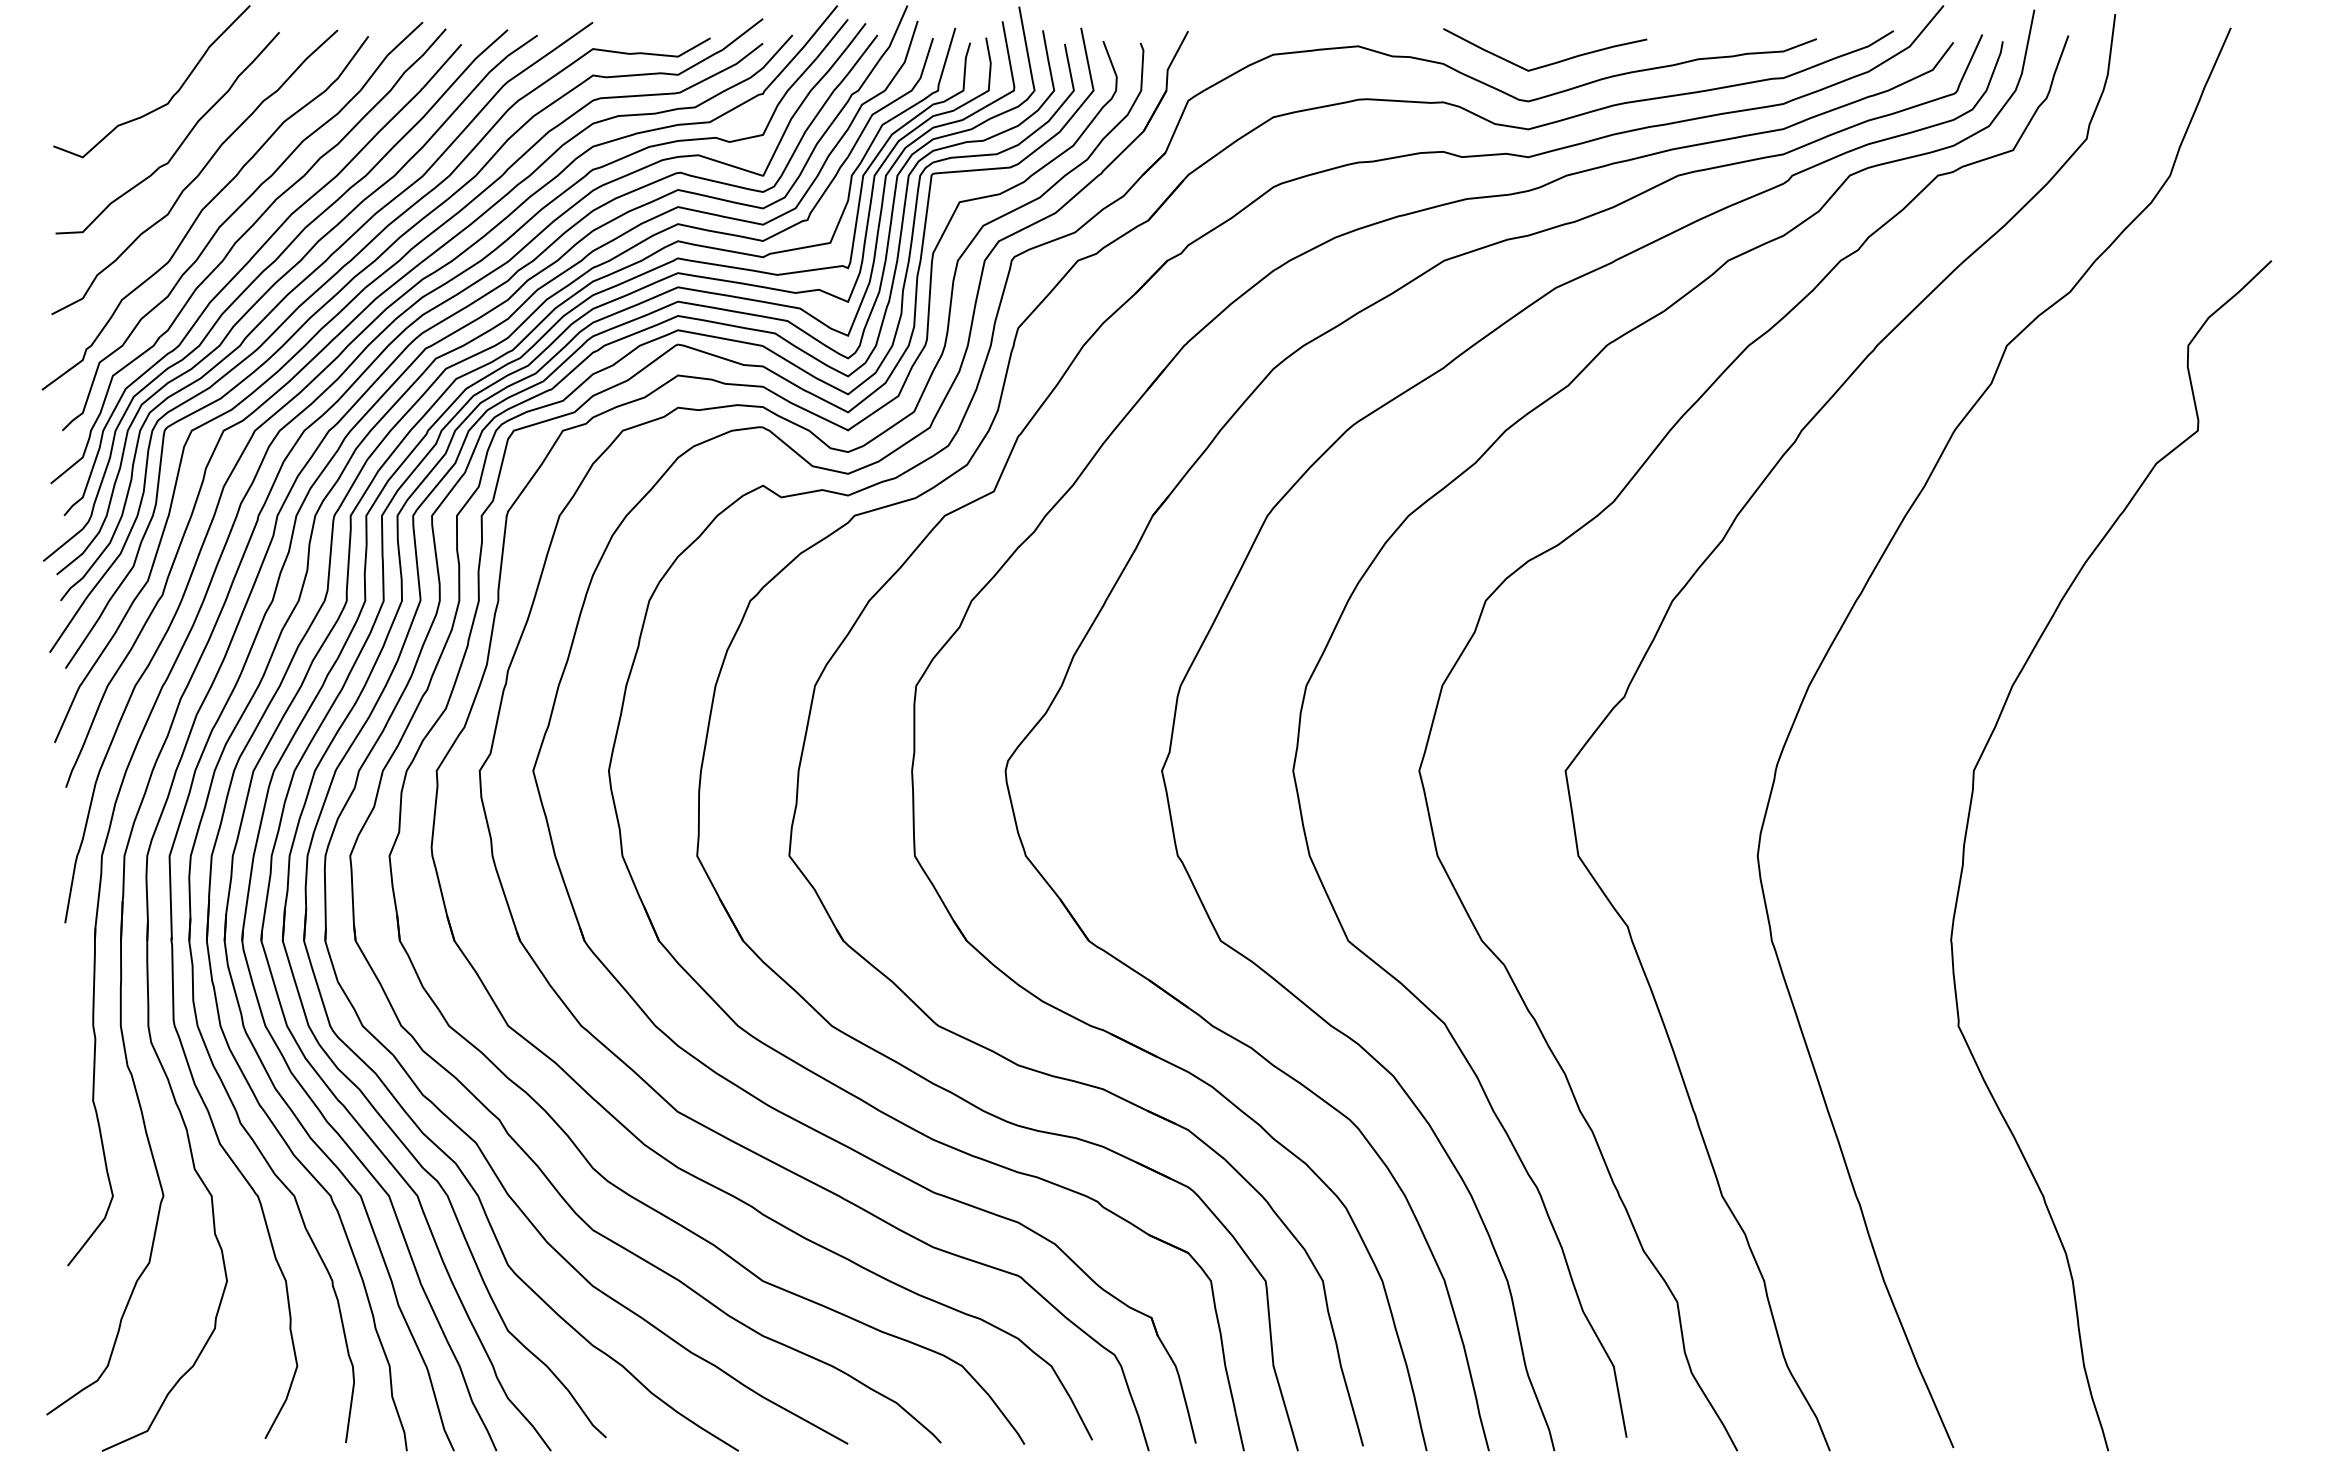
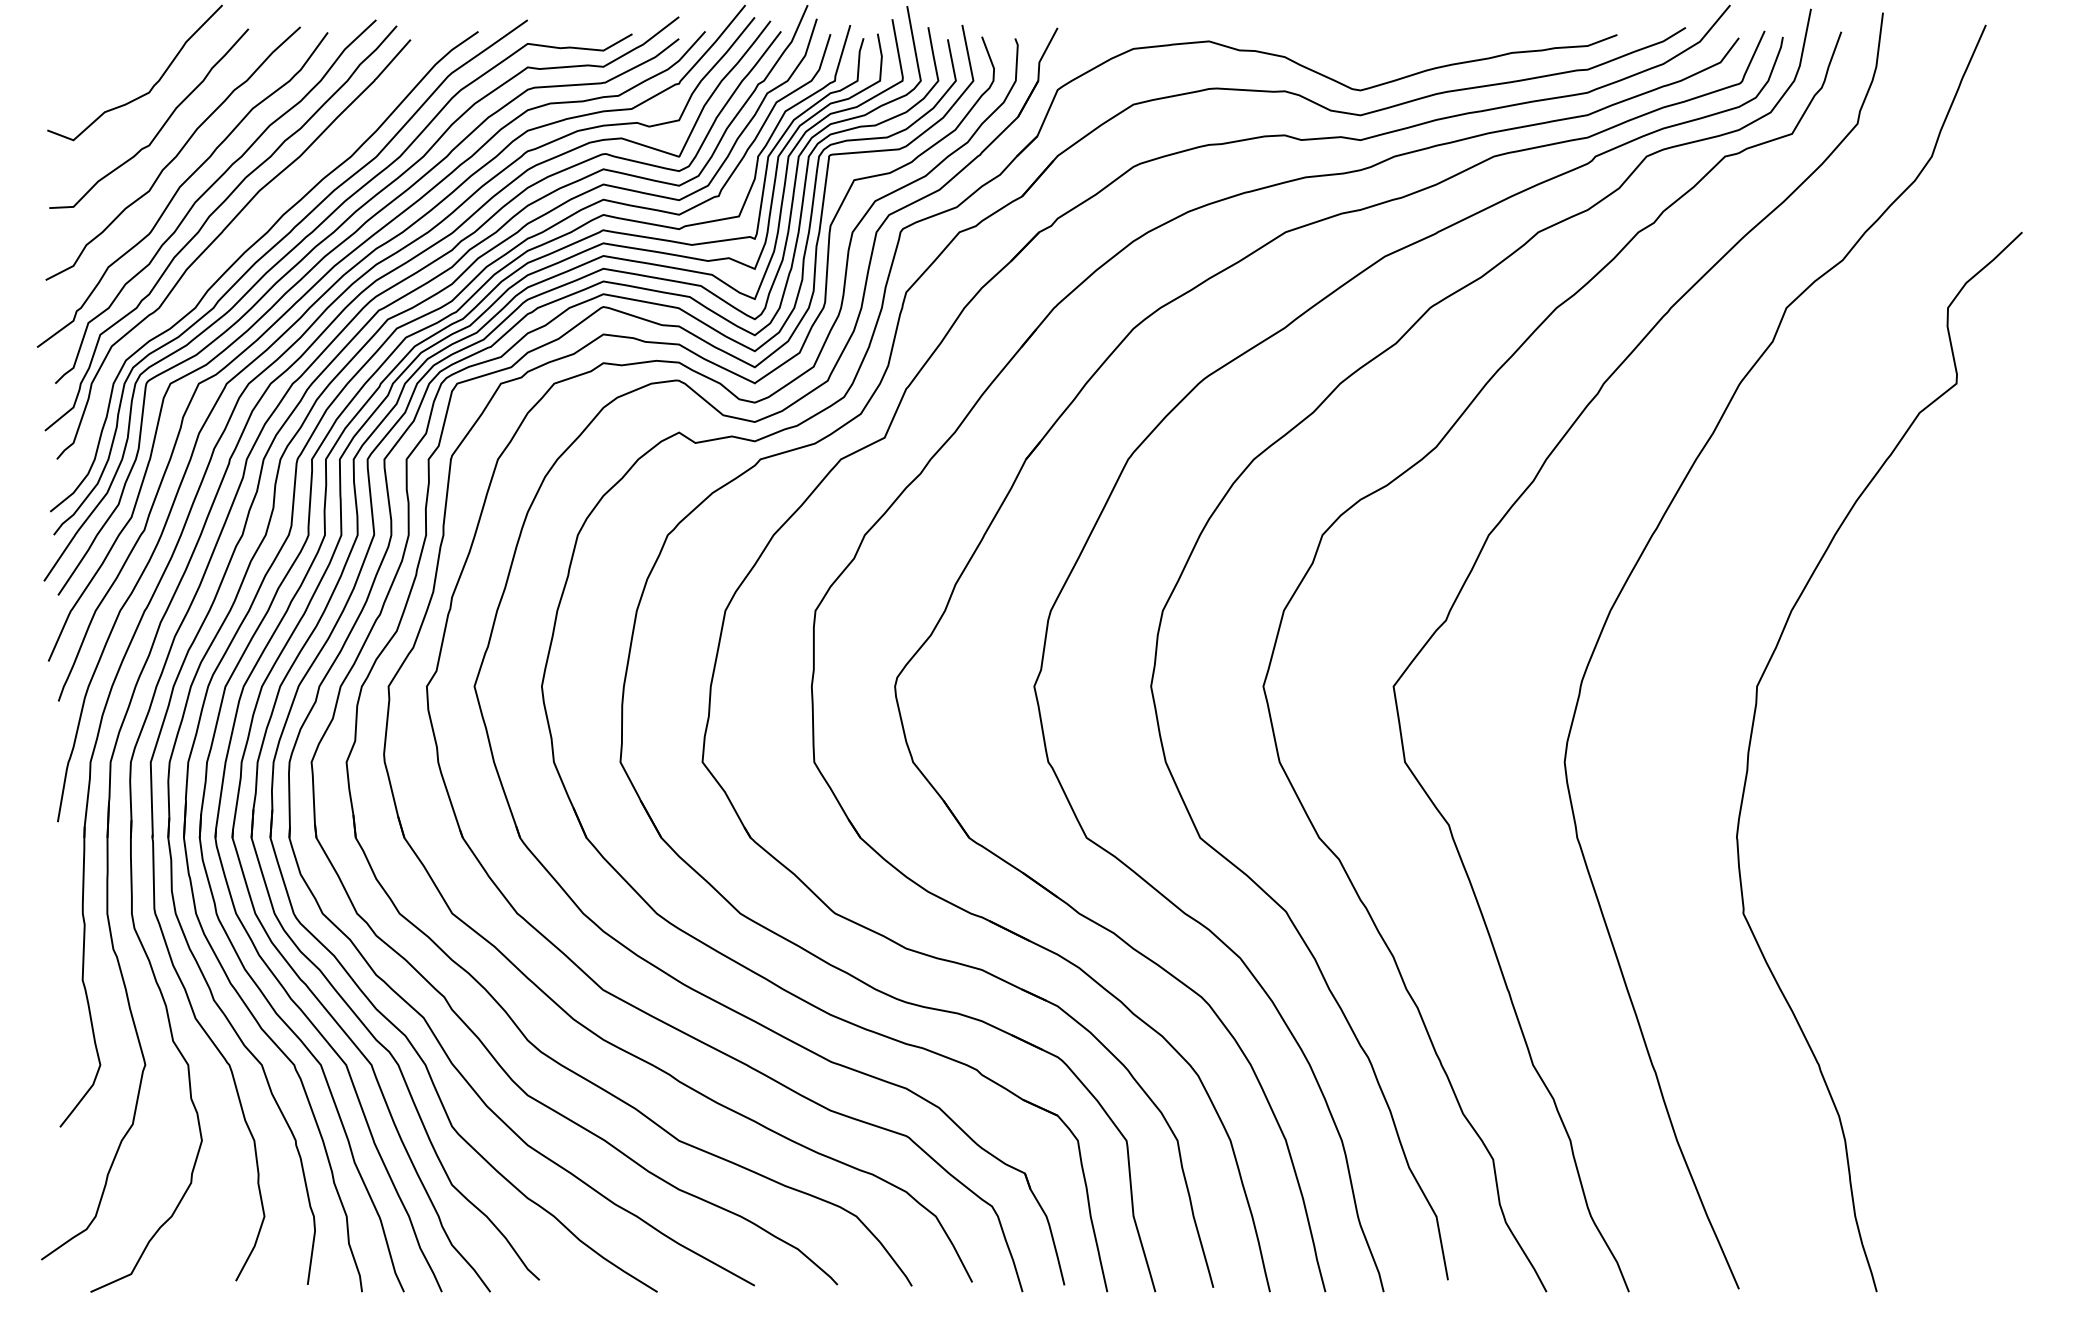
curve: (1549, 63) -> (1379, 56), removed
curve: (258, 277) -> (229, 247), removed

